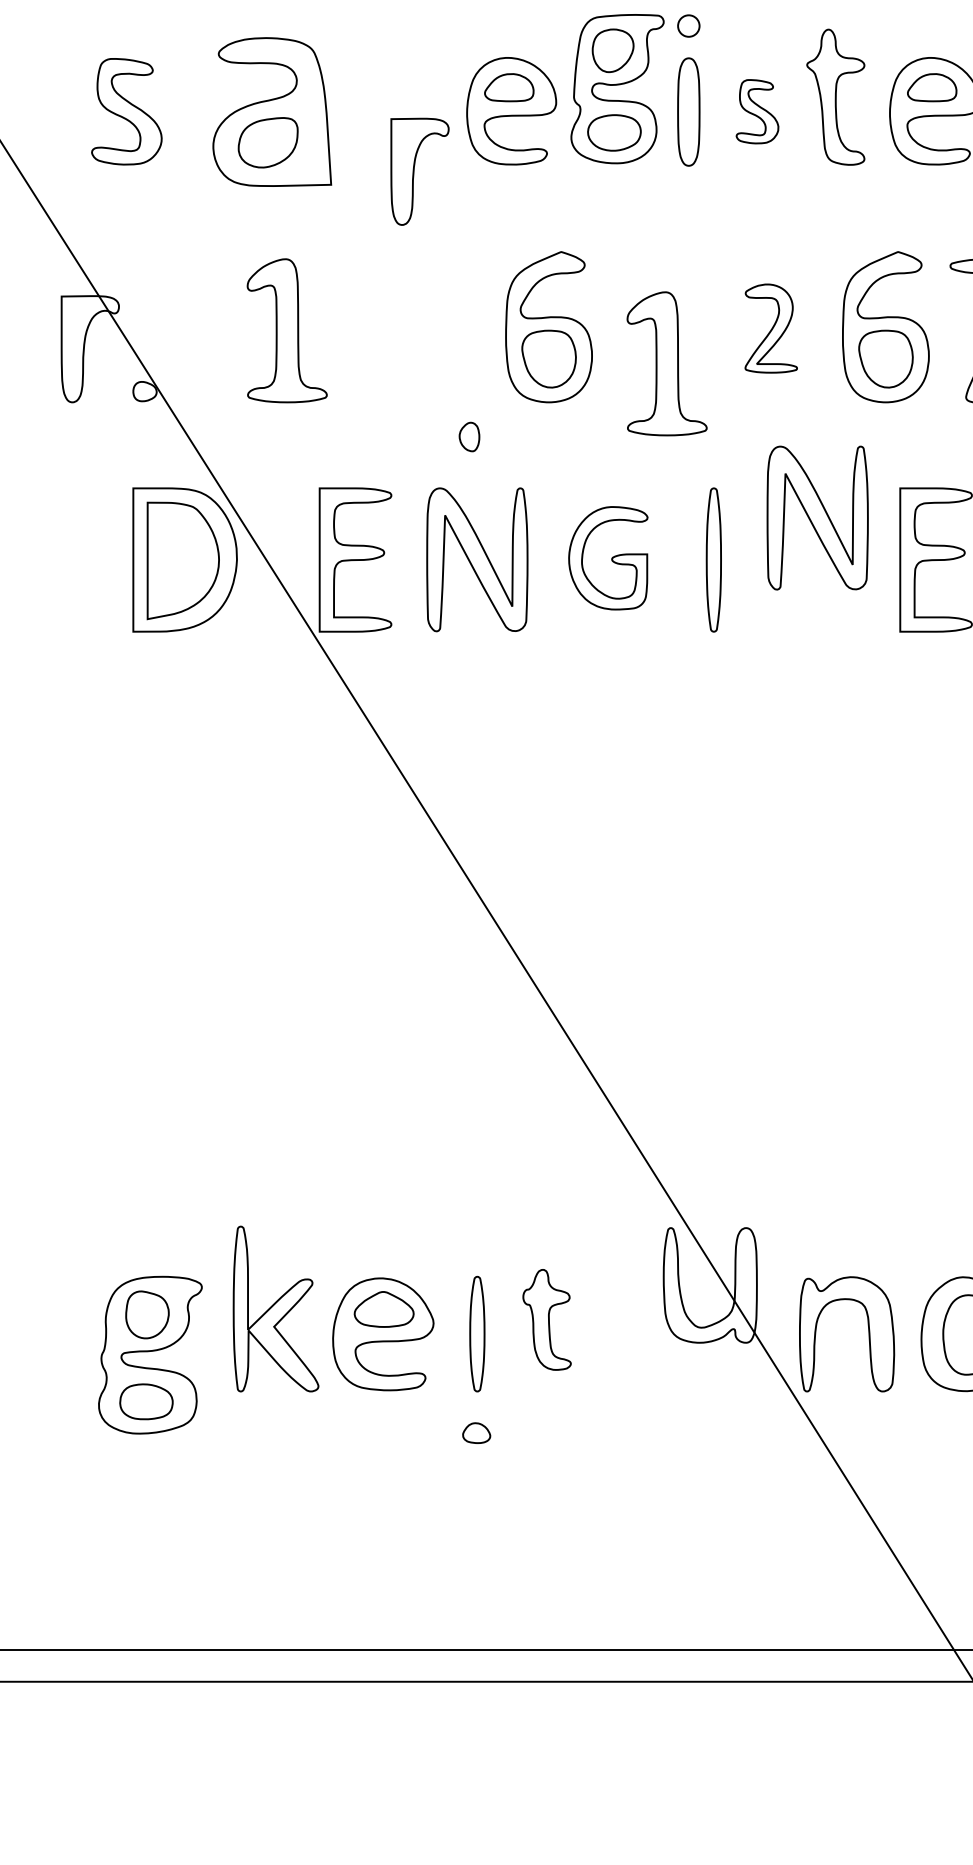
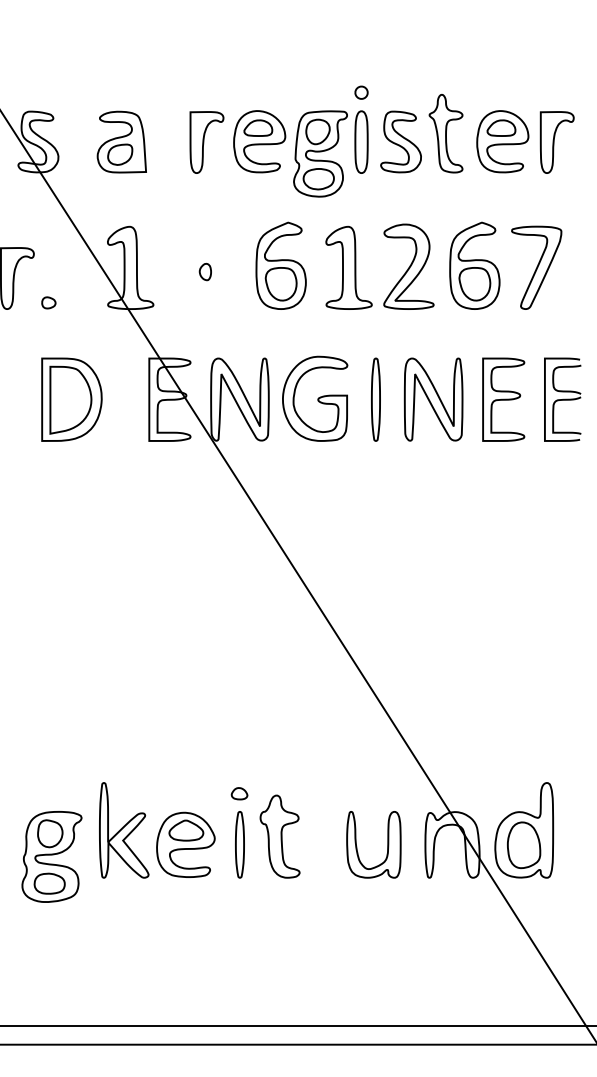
part: (617, 88) -> (320, 153), moved
part: (271, 110) -> (121, 141), size x0.71
part: (756, 110) -> (400, 141), size x1.67
part: (419, 171) -> (206, 142), moved
part: (770, 328) -> (408, 266), size x1.67
part: (666, 363) -> (348, 267), moved
part: (467, 436) -> (204, 271), moved
part: (817, 517) -> (433, 399), moved
part: (608, 557) -> (315, 398), size x1.43
part: (733, 1284) -> (387, 844), moved
part: (546, 1319) -> (279, 836), size x1.43
part: (476, 1432) -> (239, 793), moved

